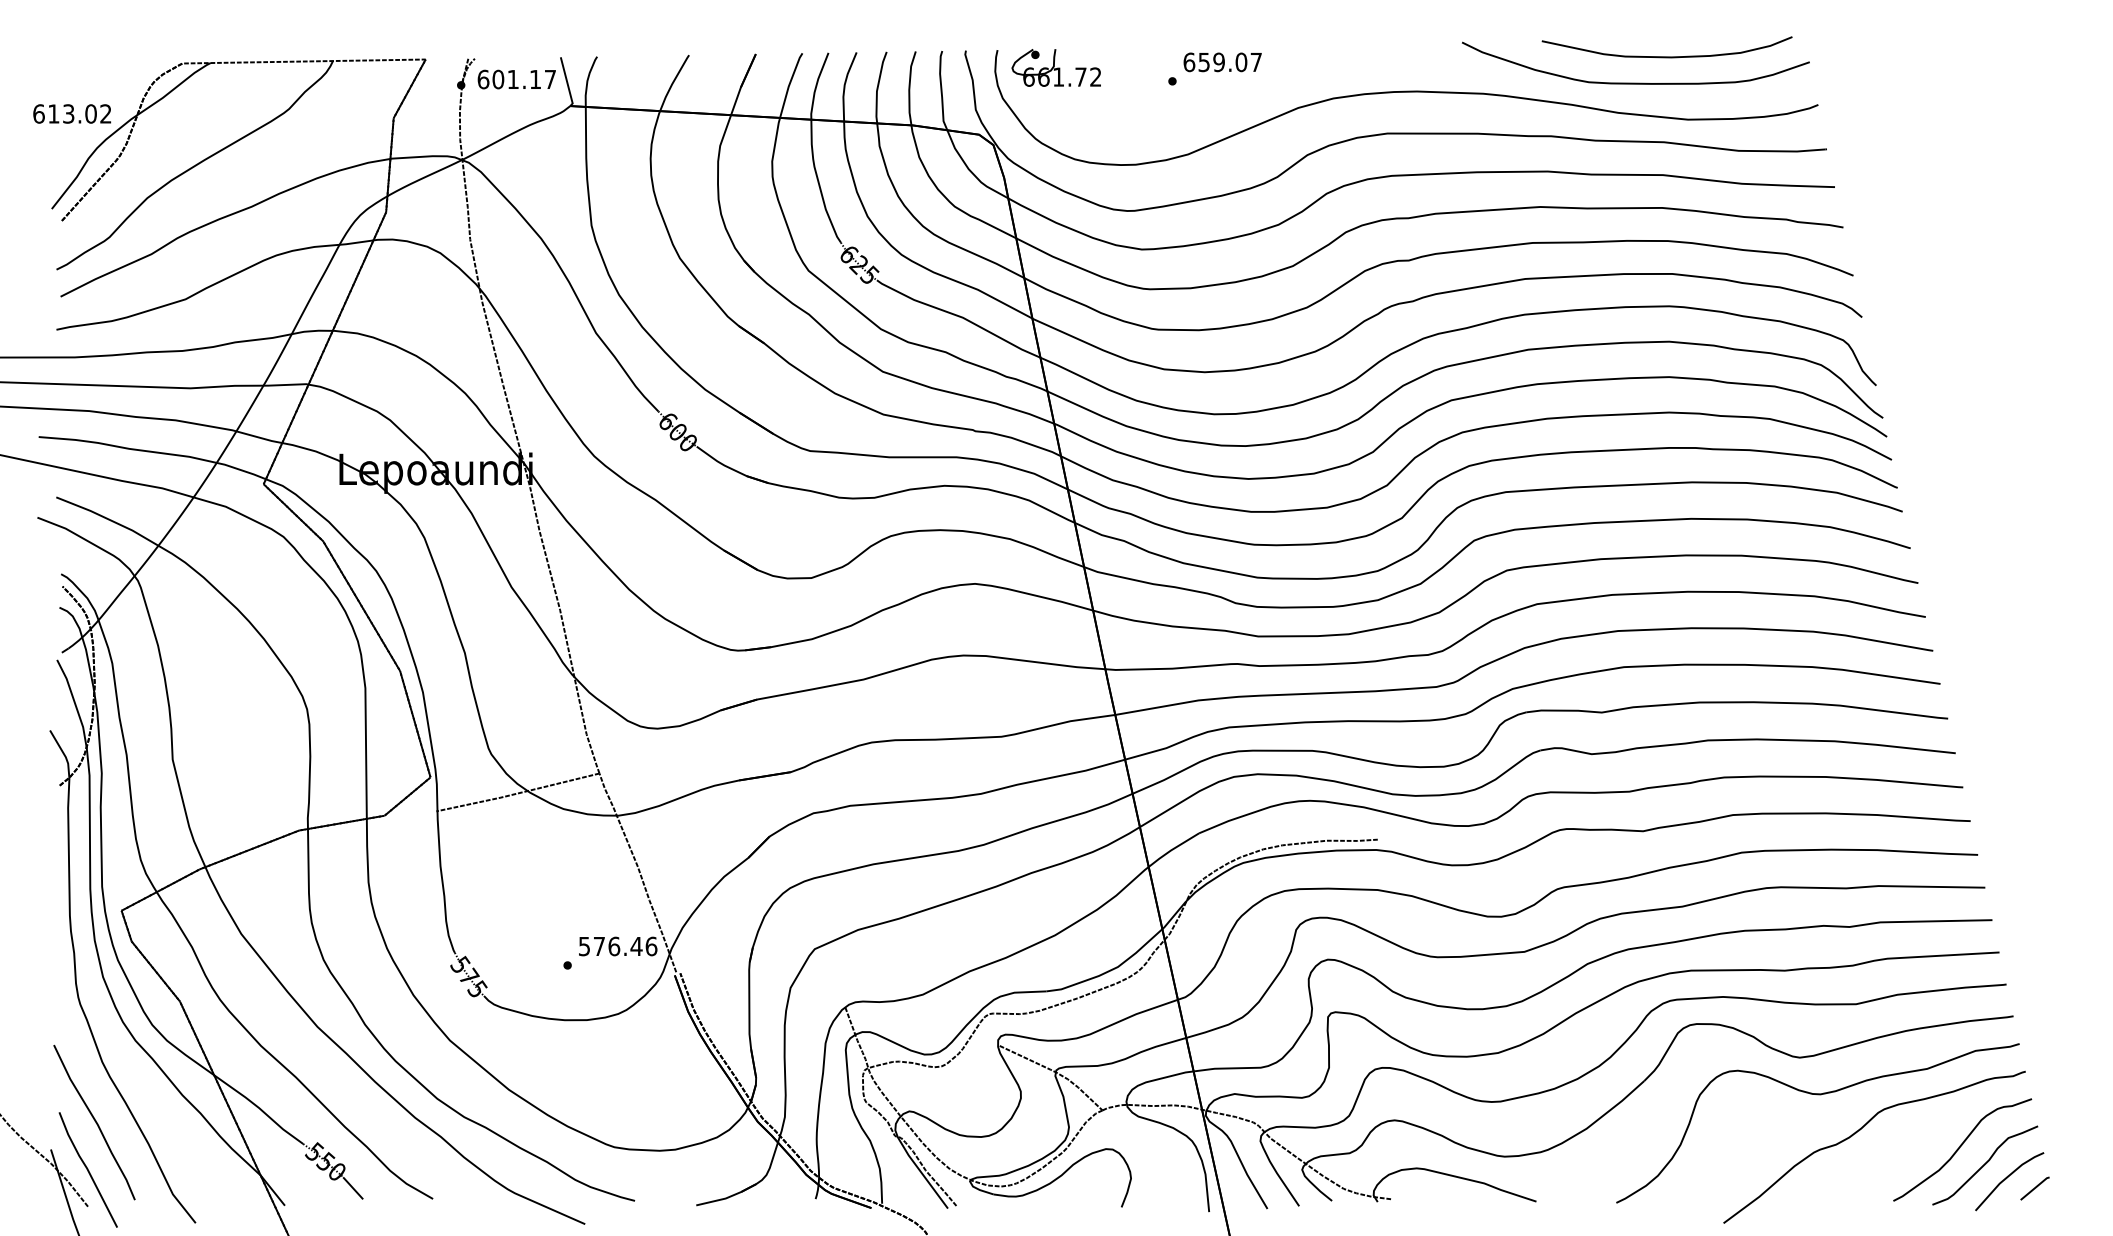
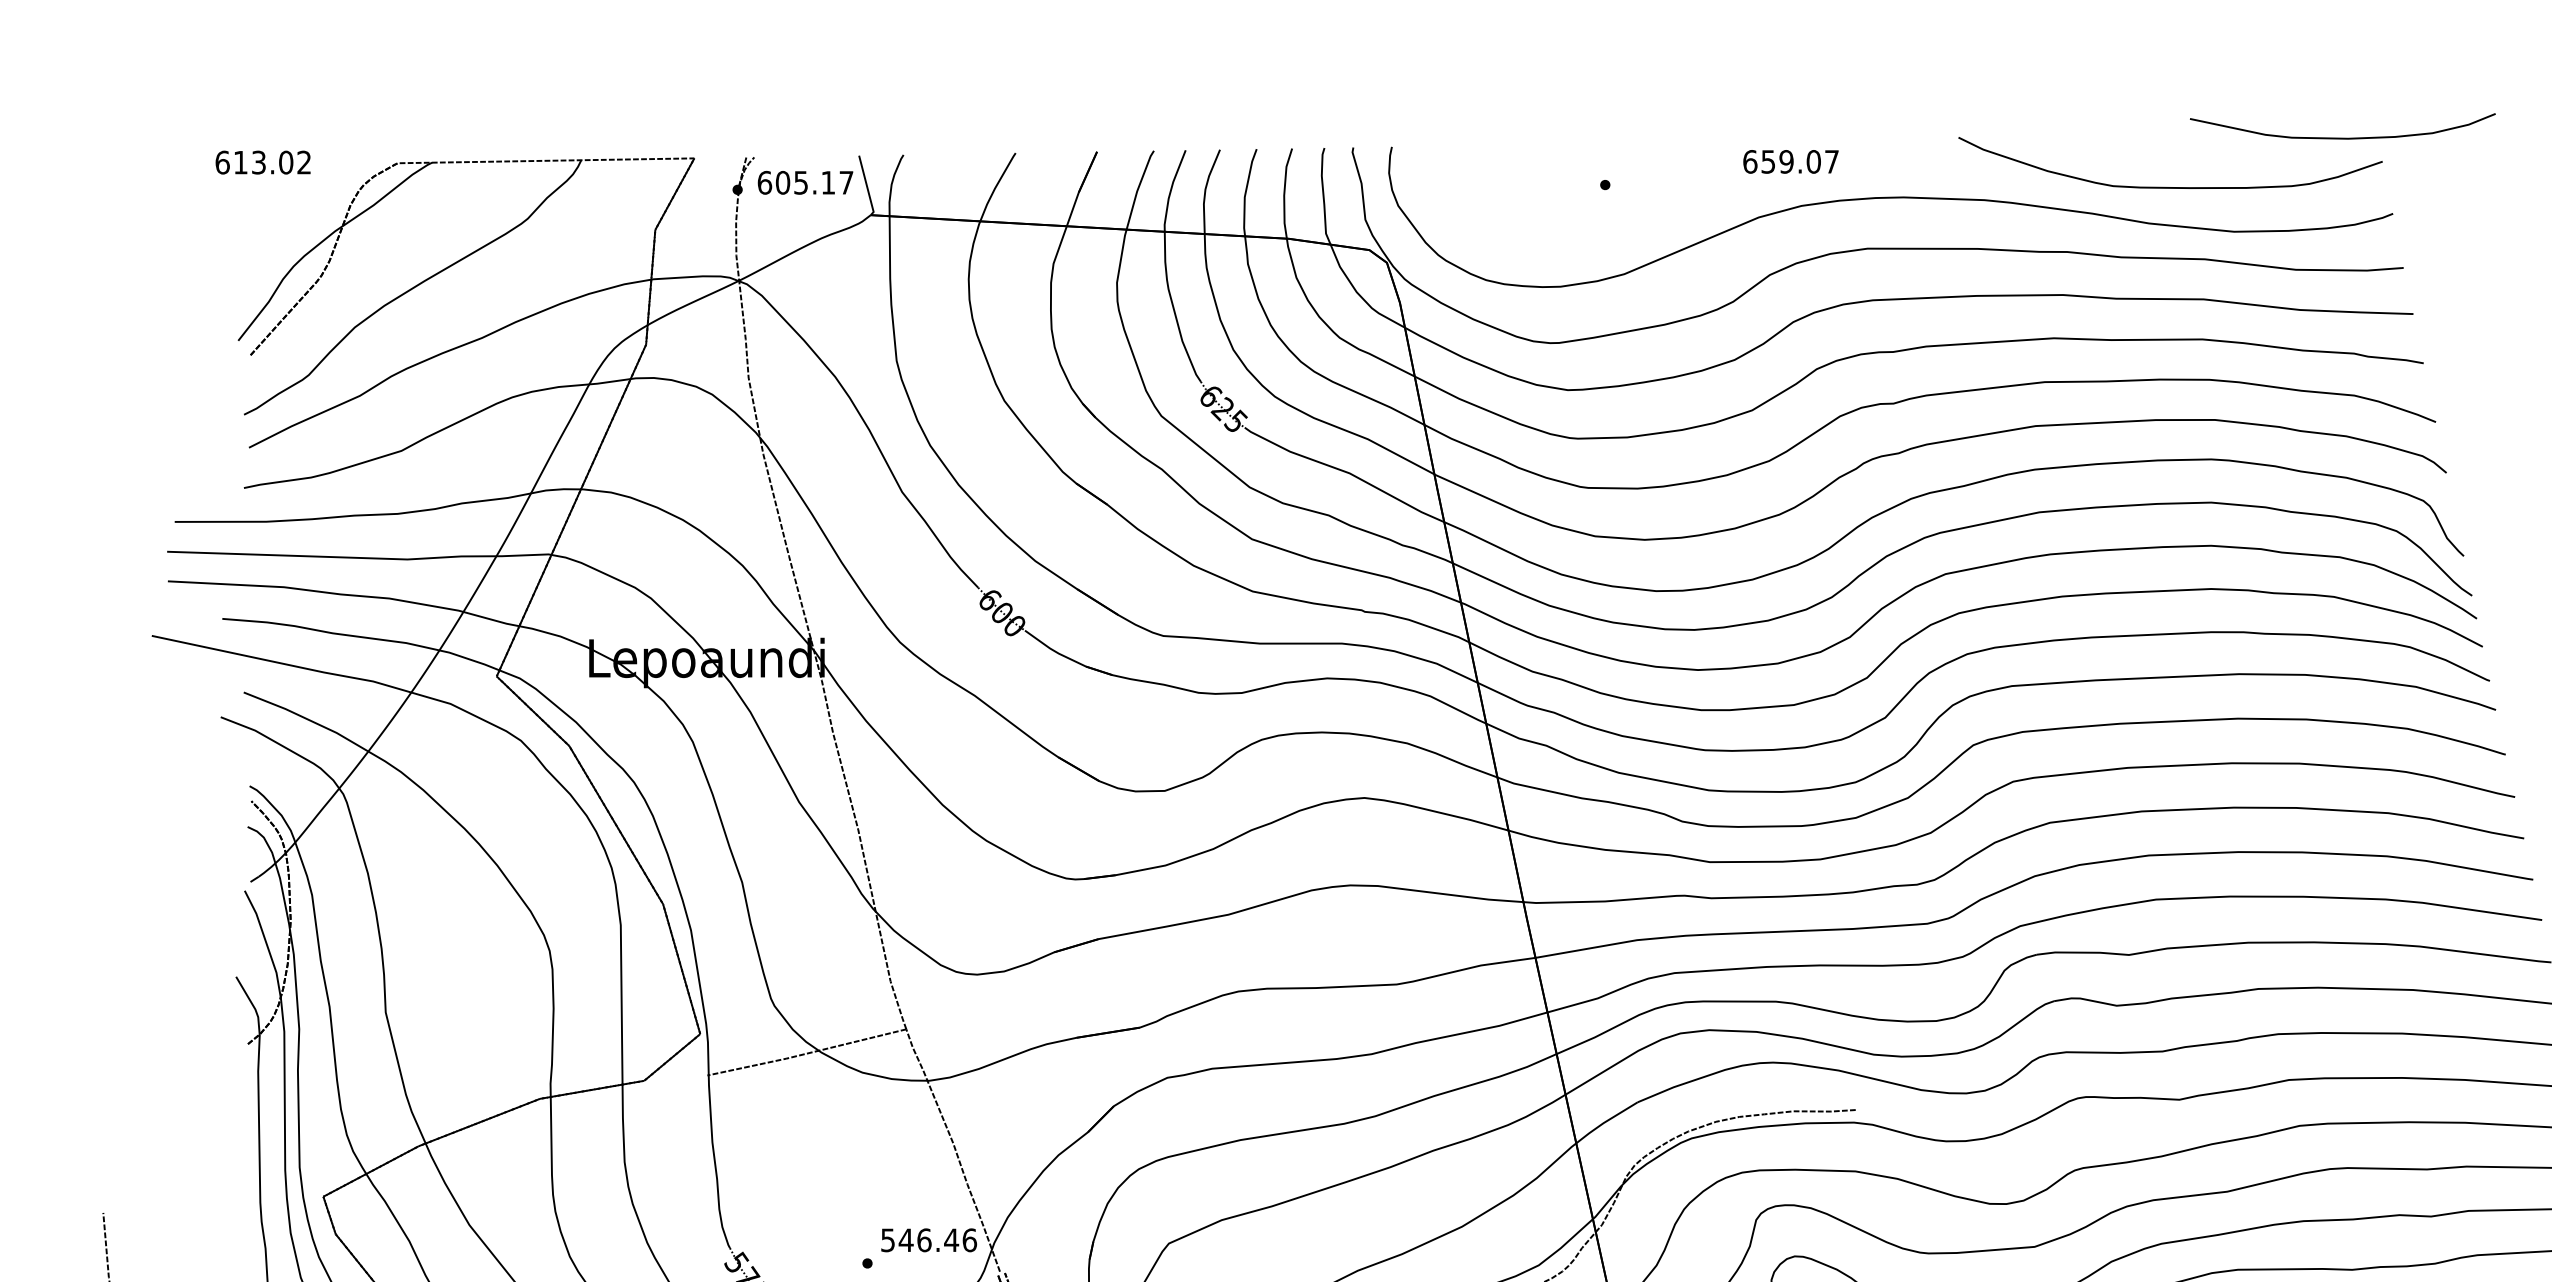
curve: (1666, 56) -> (2342, 137), moved
text: (1222, 62) -> (1790, 162), moved
part: (1055, 67) -> (1462, 168), removed
text: (512, 79) -> (800, 182), 601.17 -> 605.17
text: (72, 113) -> (263, 162), moved
text: (599, 946) -> (906, 1240), 576.46 -> 546.46

